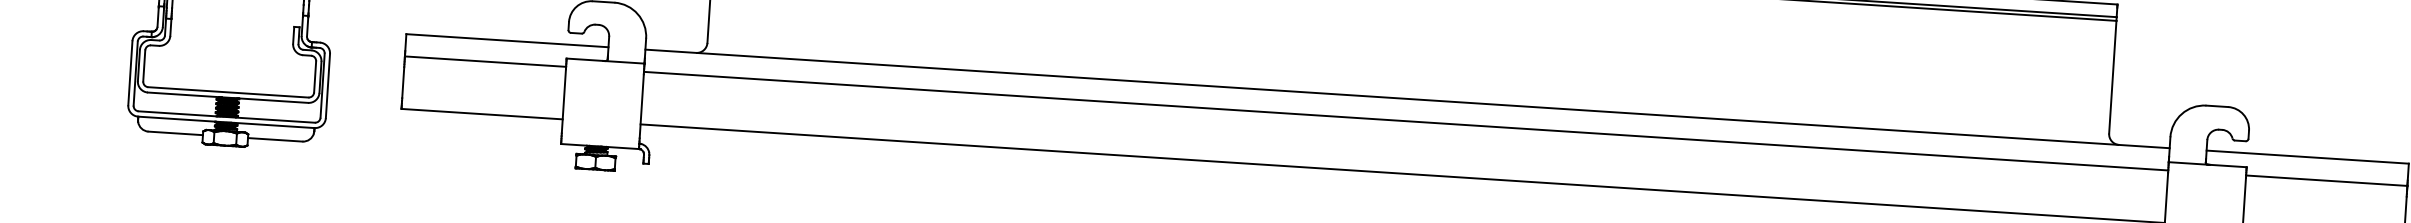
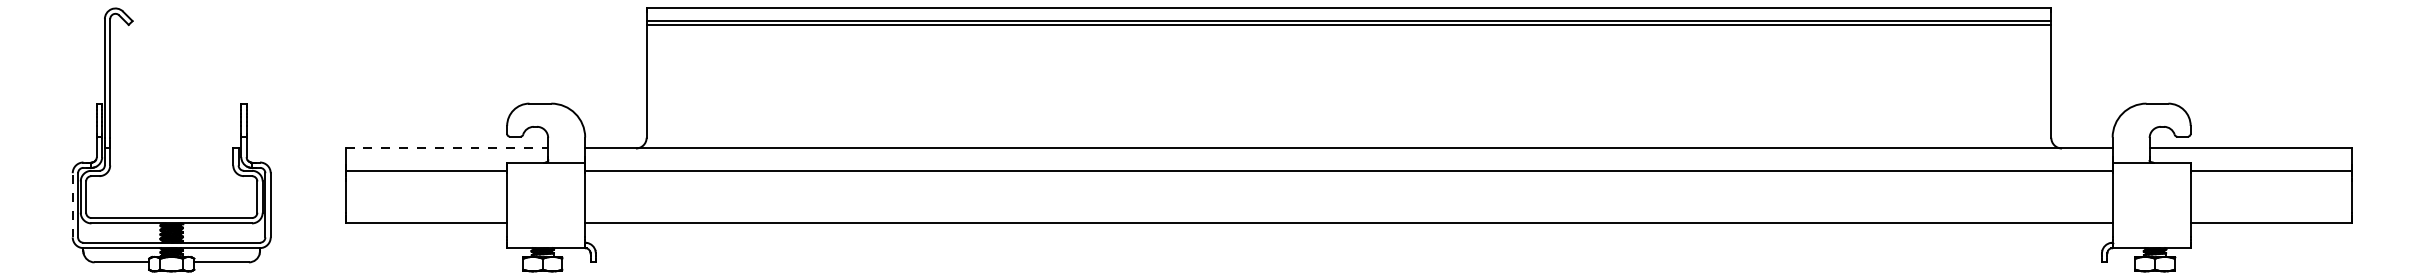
line: (508, 40) -> (447, 148), solid -> dashed
line: (130, 72) -> (72, 204), solid -> dashed

